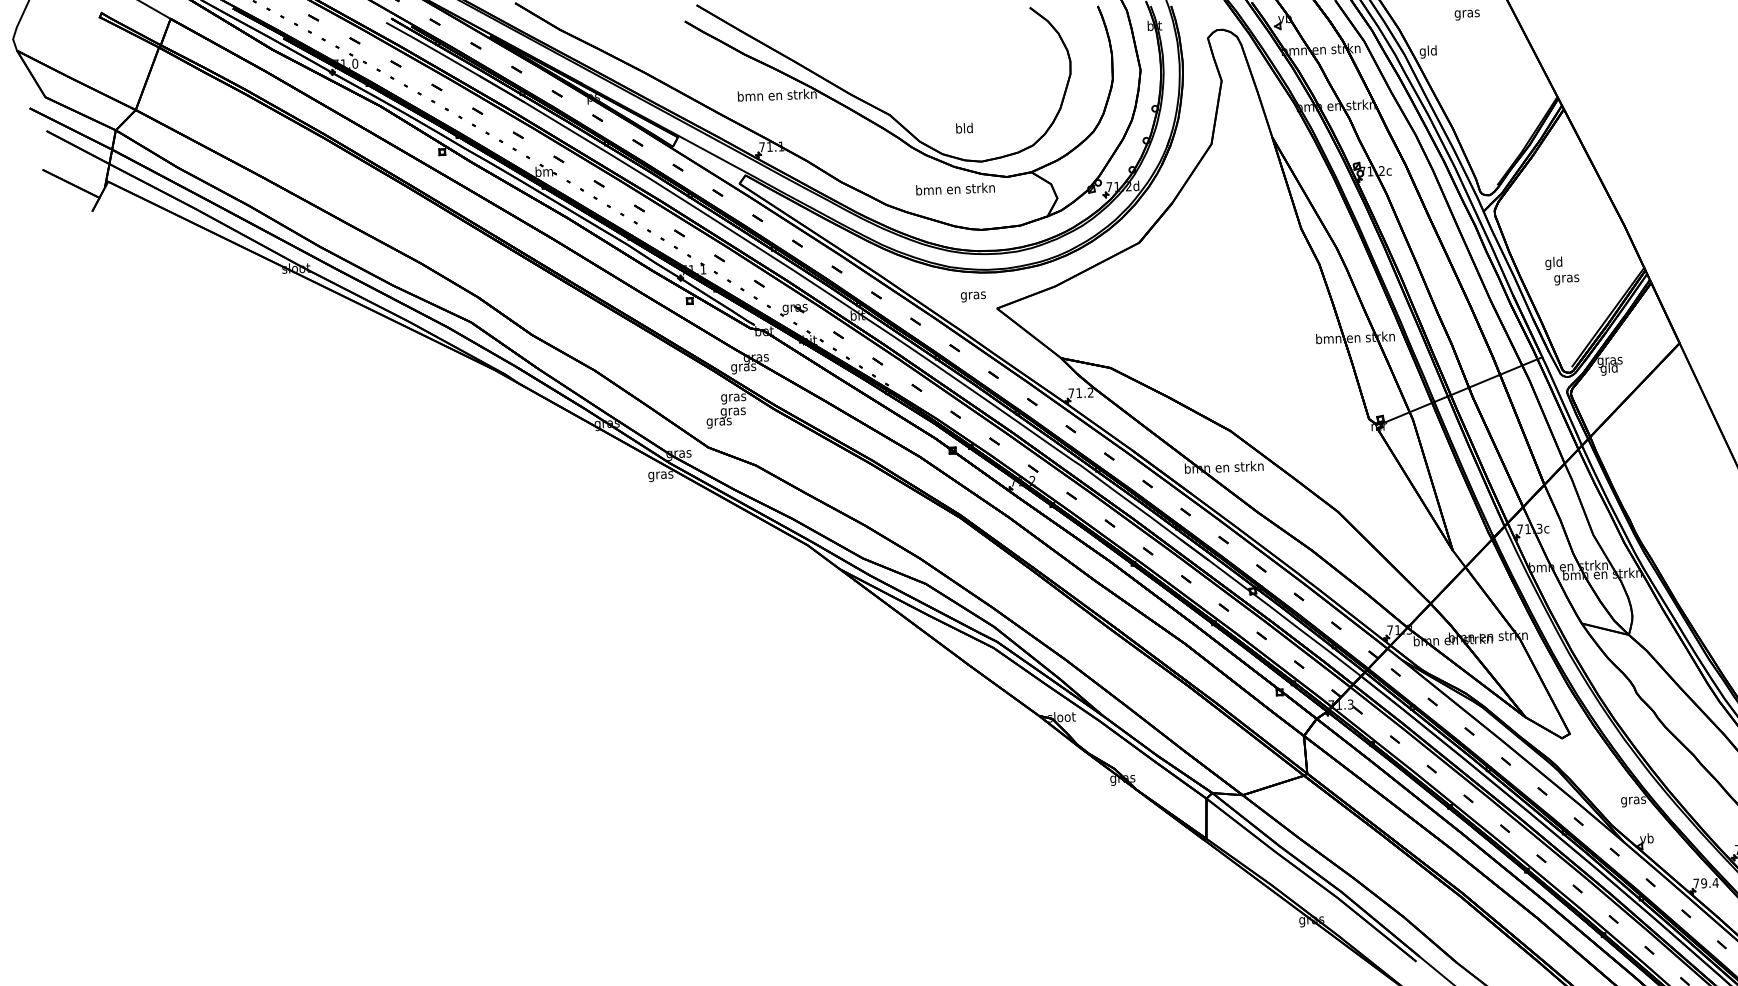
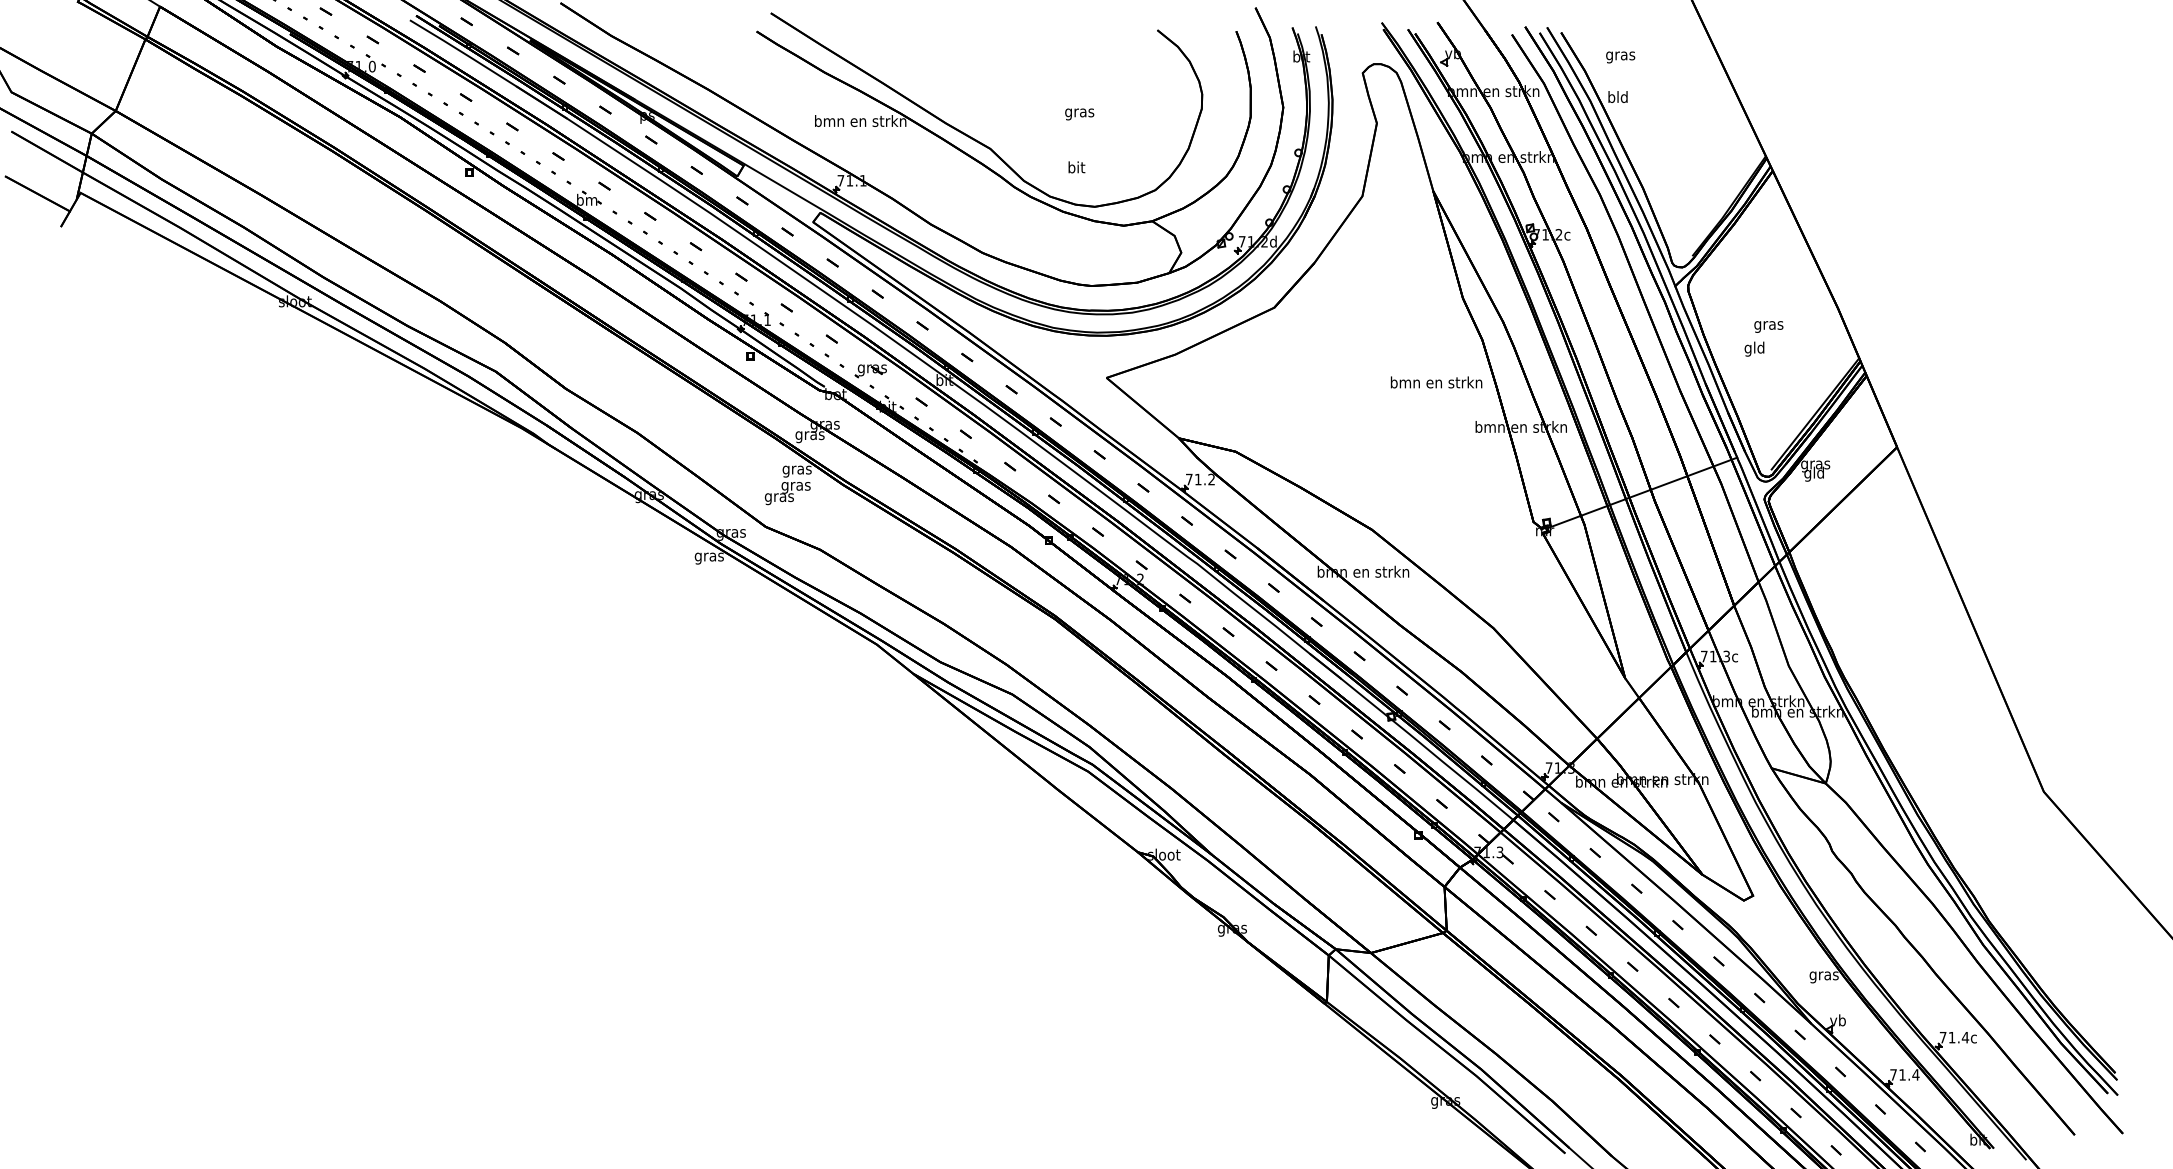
text: (1467, 15) -> (1620, 57), moved
text: (1422, 52) -> (1611, 98), gld -> bld
text: (964, 128) -> (1076, 167), bld -> bit
text: (955, 189) -> (1436, 382), moved
text: (1566, 279) -> (1768, 326), moved
text: (973, 296) -> (1079, 114), moved
text: (1704, 882) -> (1902, 1074), 79.4 -> 71.4

